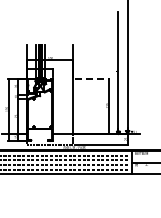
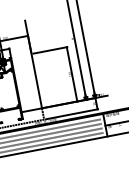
line: (92, 78) -> (50, 50), dashed -> solid

